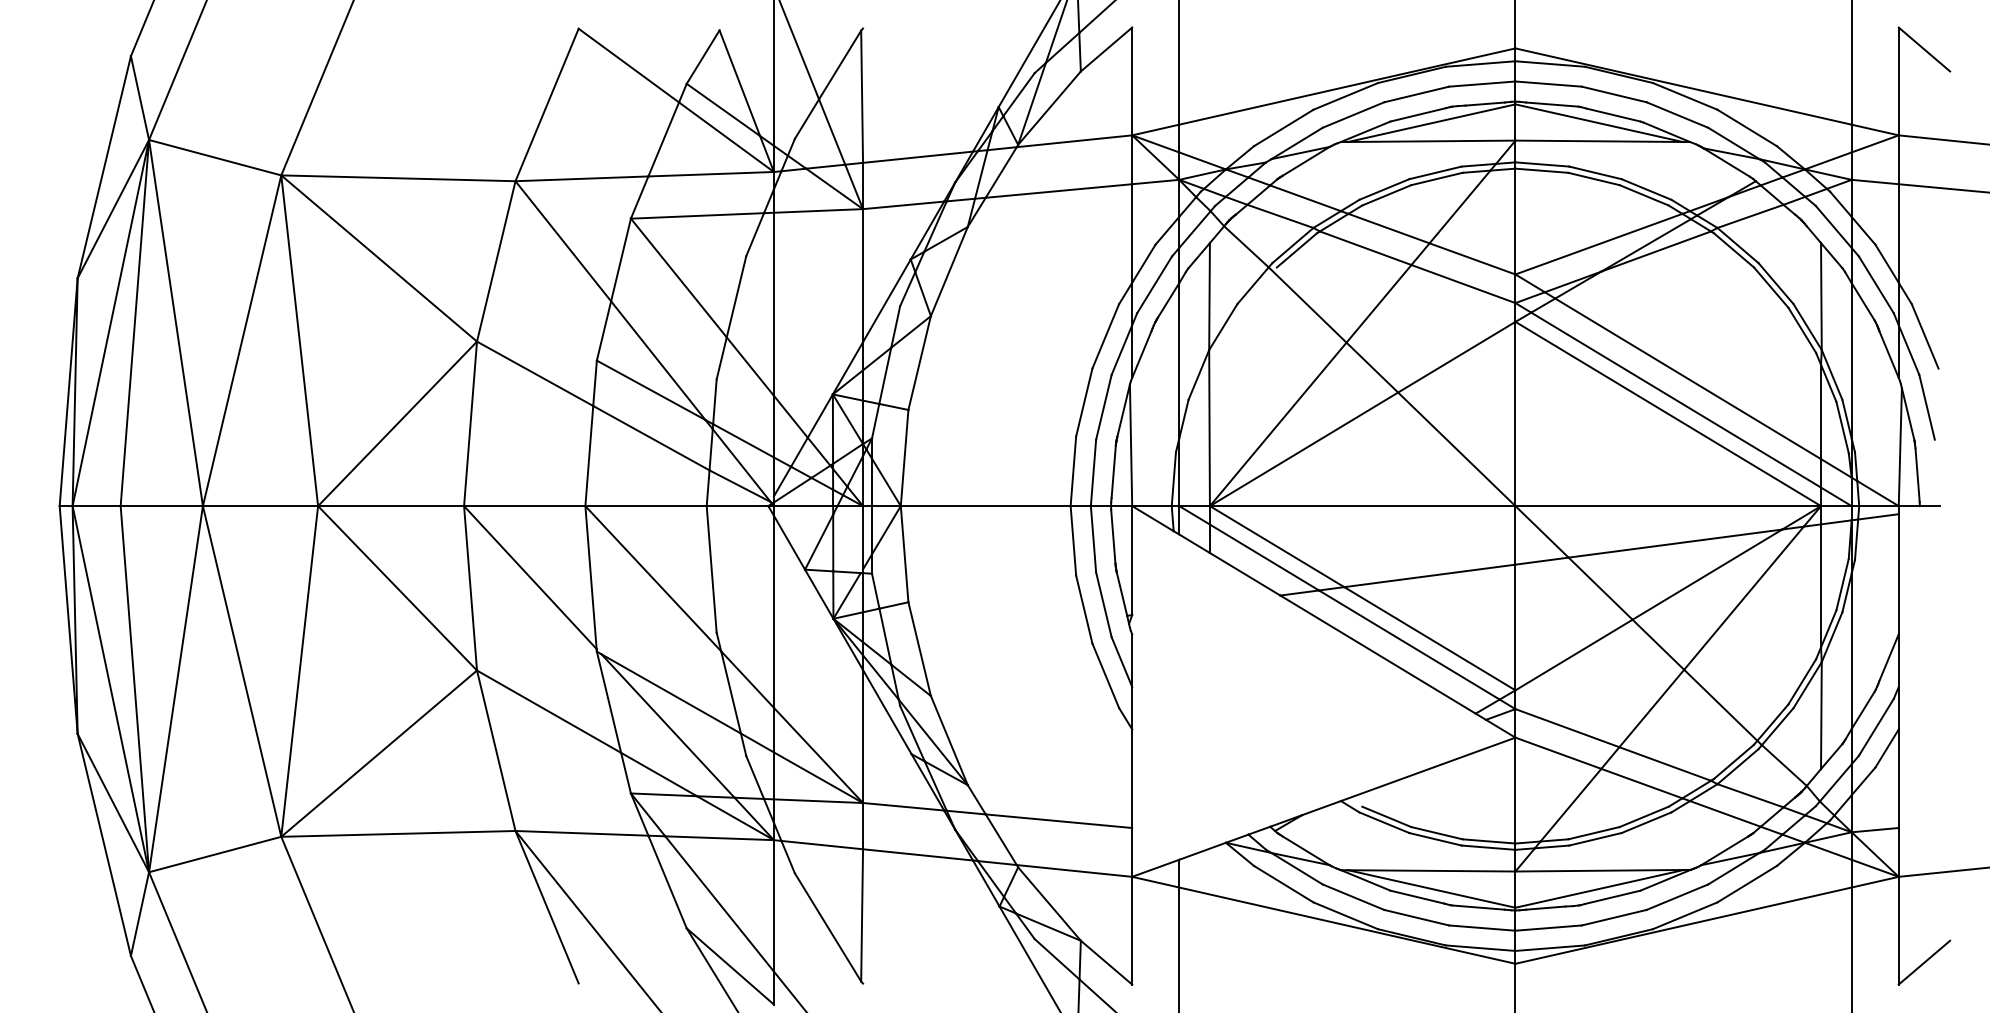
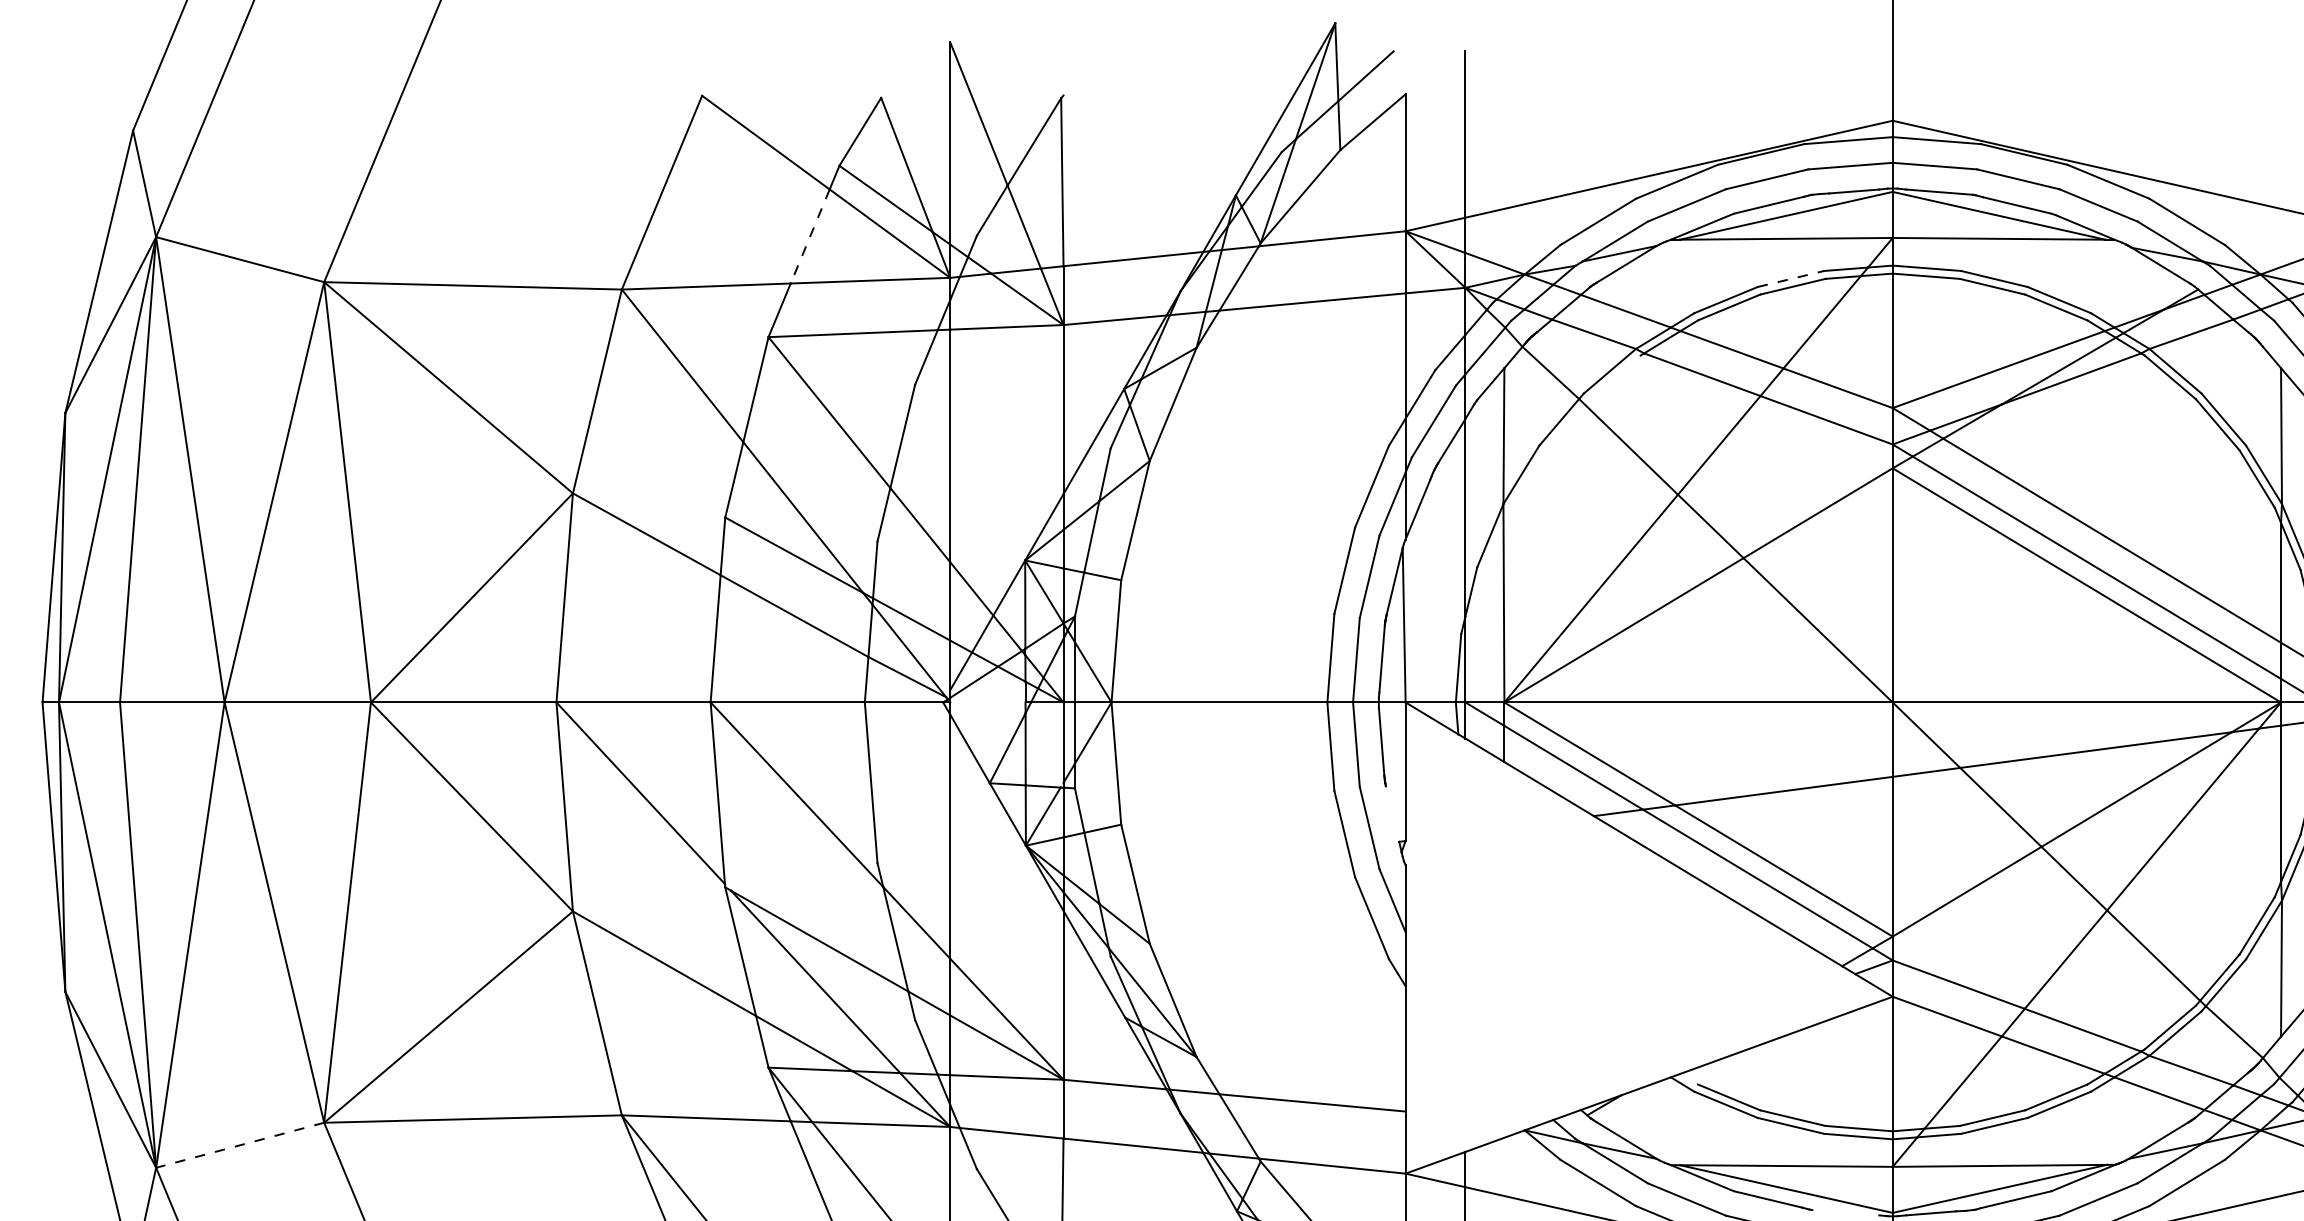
line: (663, 139) -> (809, 236), solid -> dashed
line: (1435, 172) -> (1791, 278), solid -> dashed
line: (1296, 250) -> (1614, 377), removed
line: (803, 506) -> (987, 702), removed
line: (1121, 593) -> (1392, 813), removed
line: (214, 854) -> (239, 1145), solid -> dashed
line: (1478, 907) -> (1845, 1212), removed

